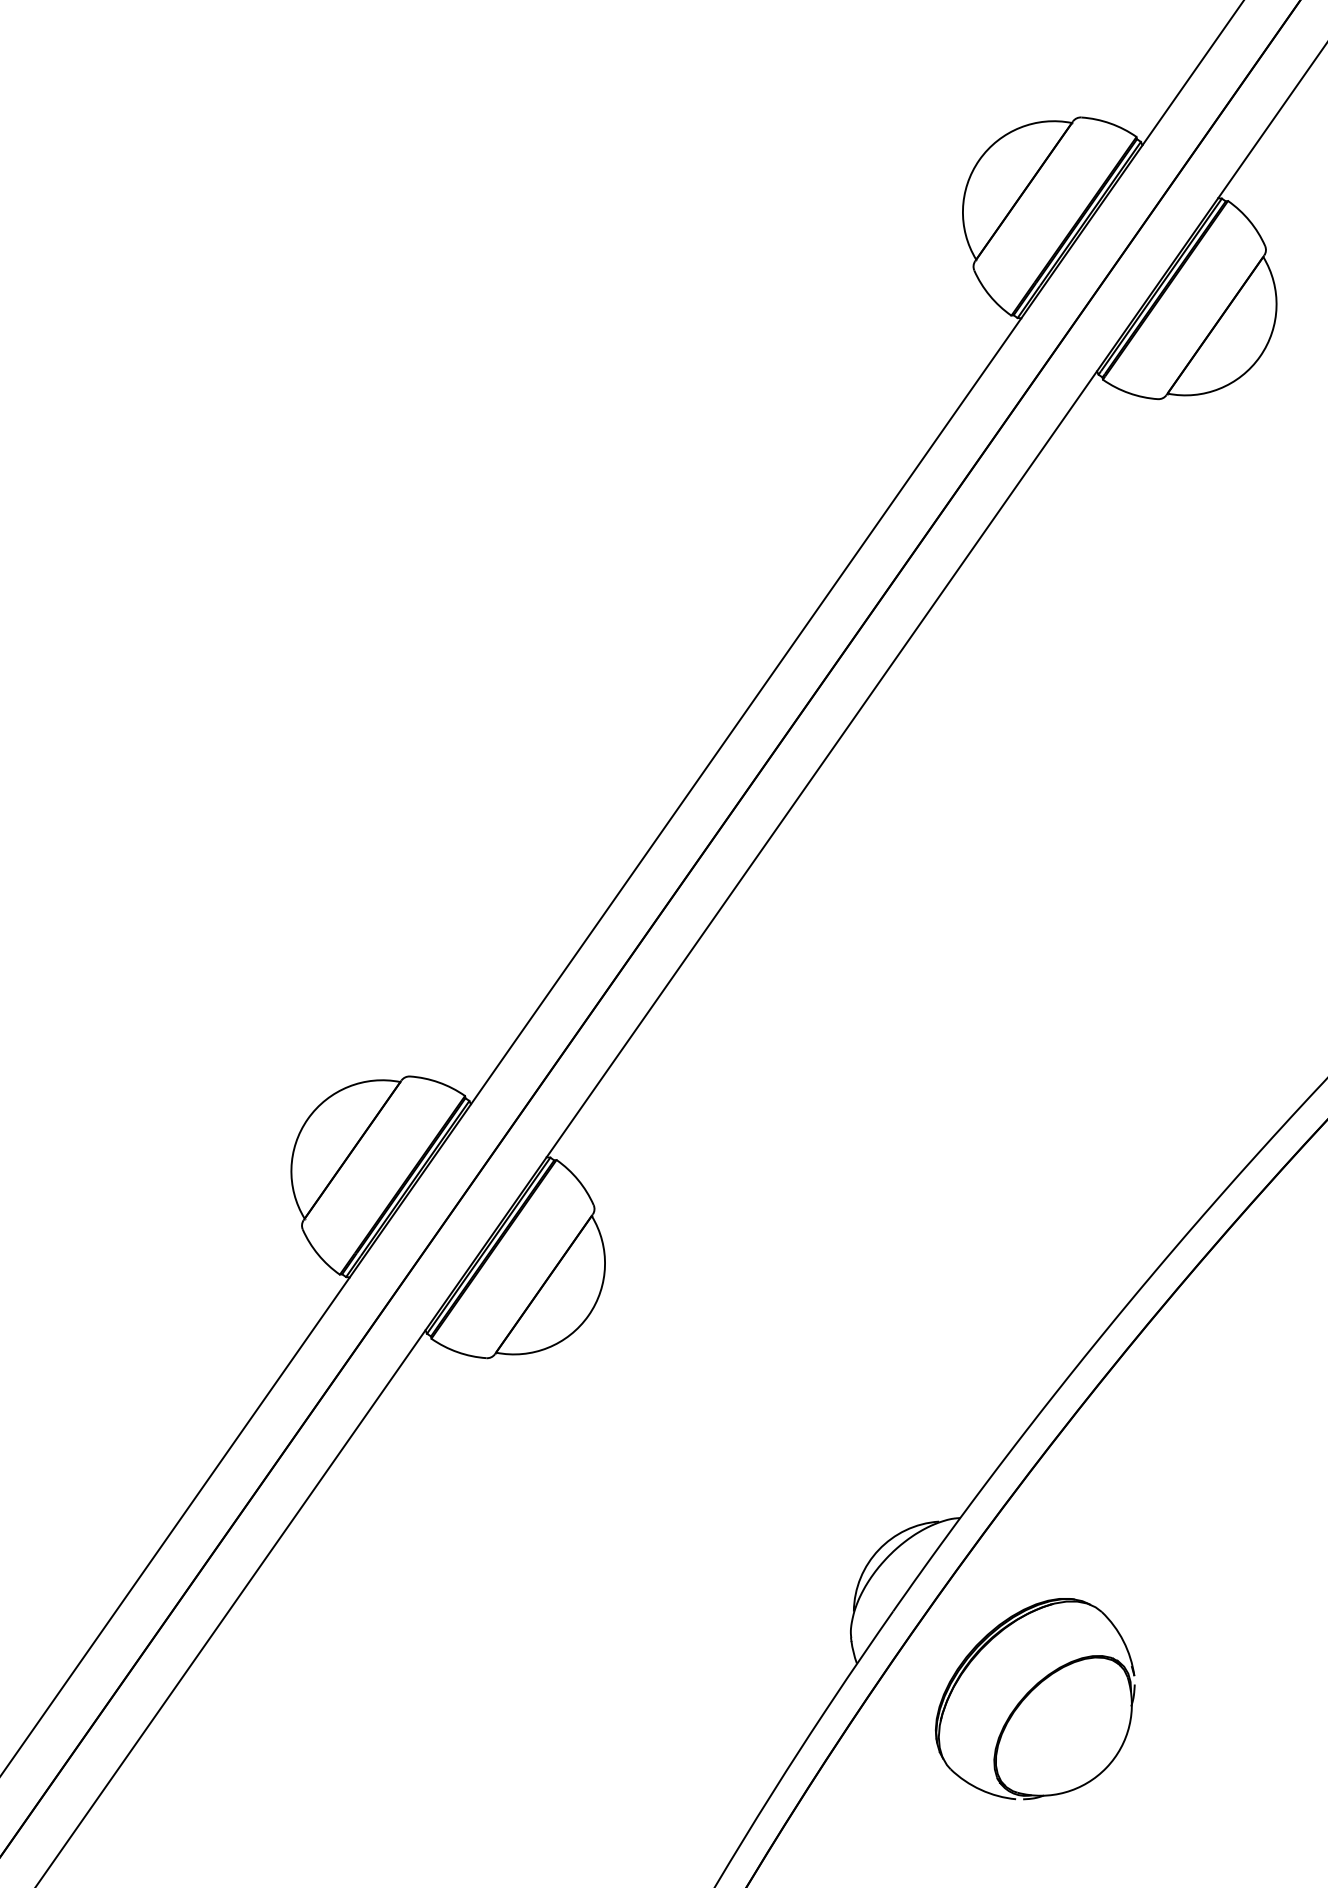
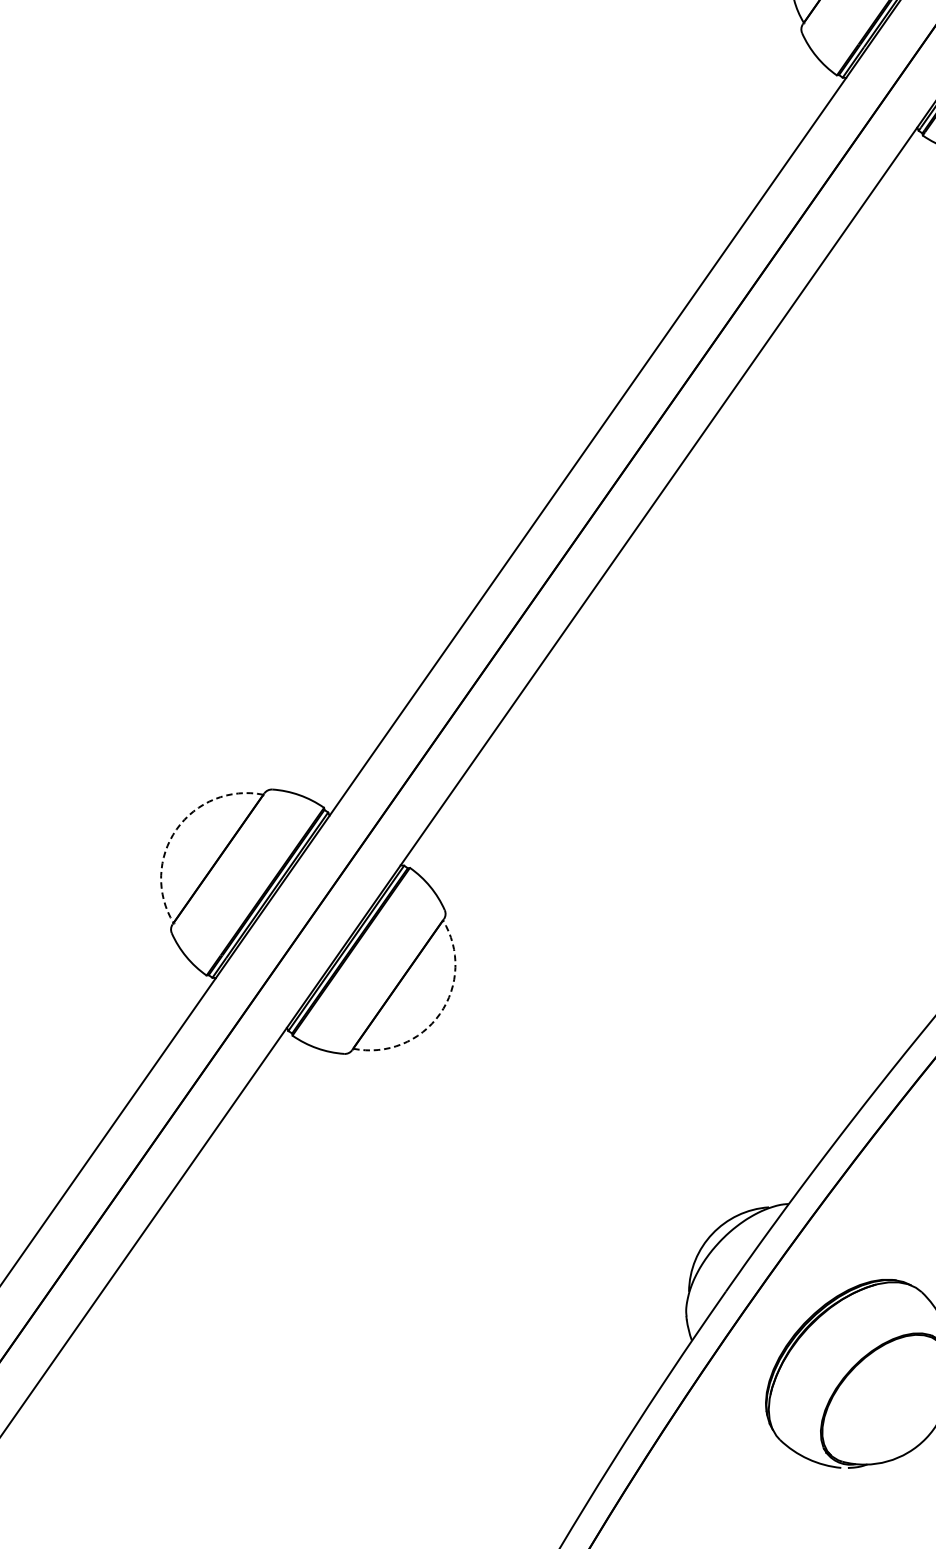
arc: (307, 1119) -> (176, 829), solid -> dashed
arc: (588, 1315) -> (439, 1013), solid -> dashed

